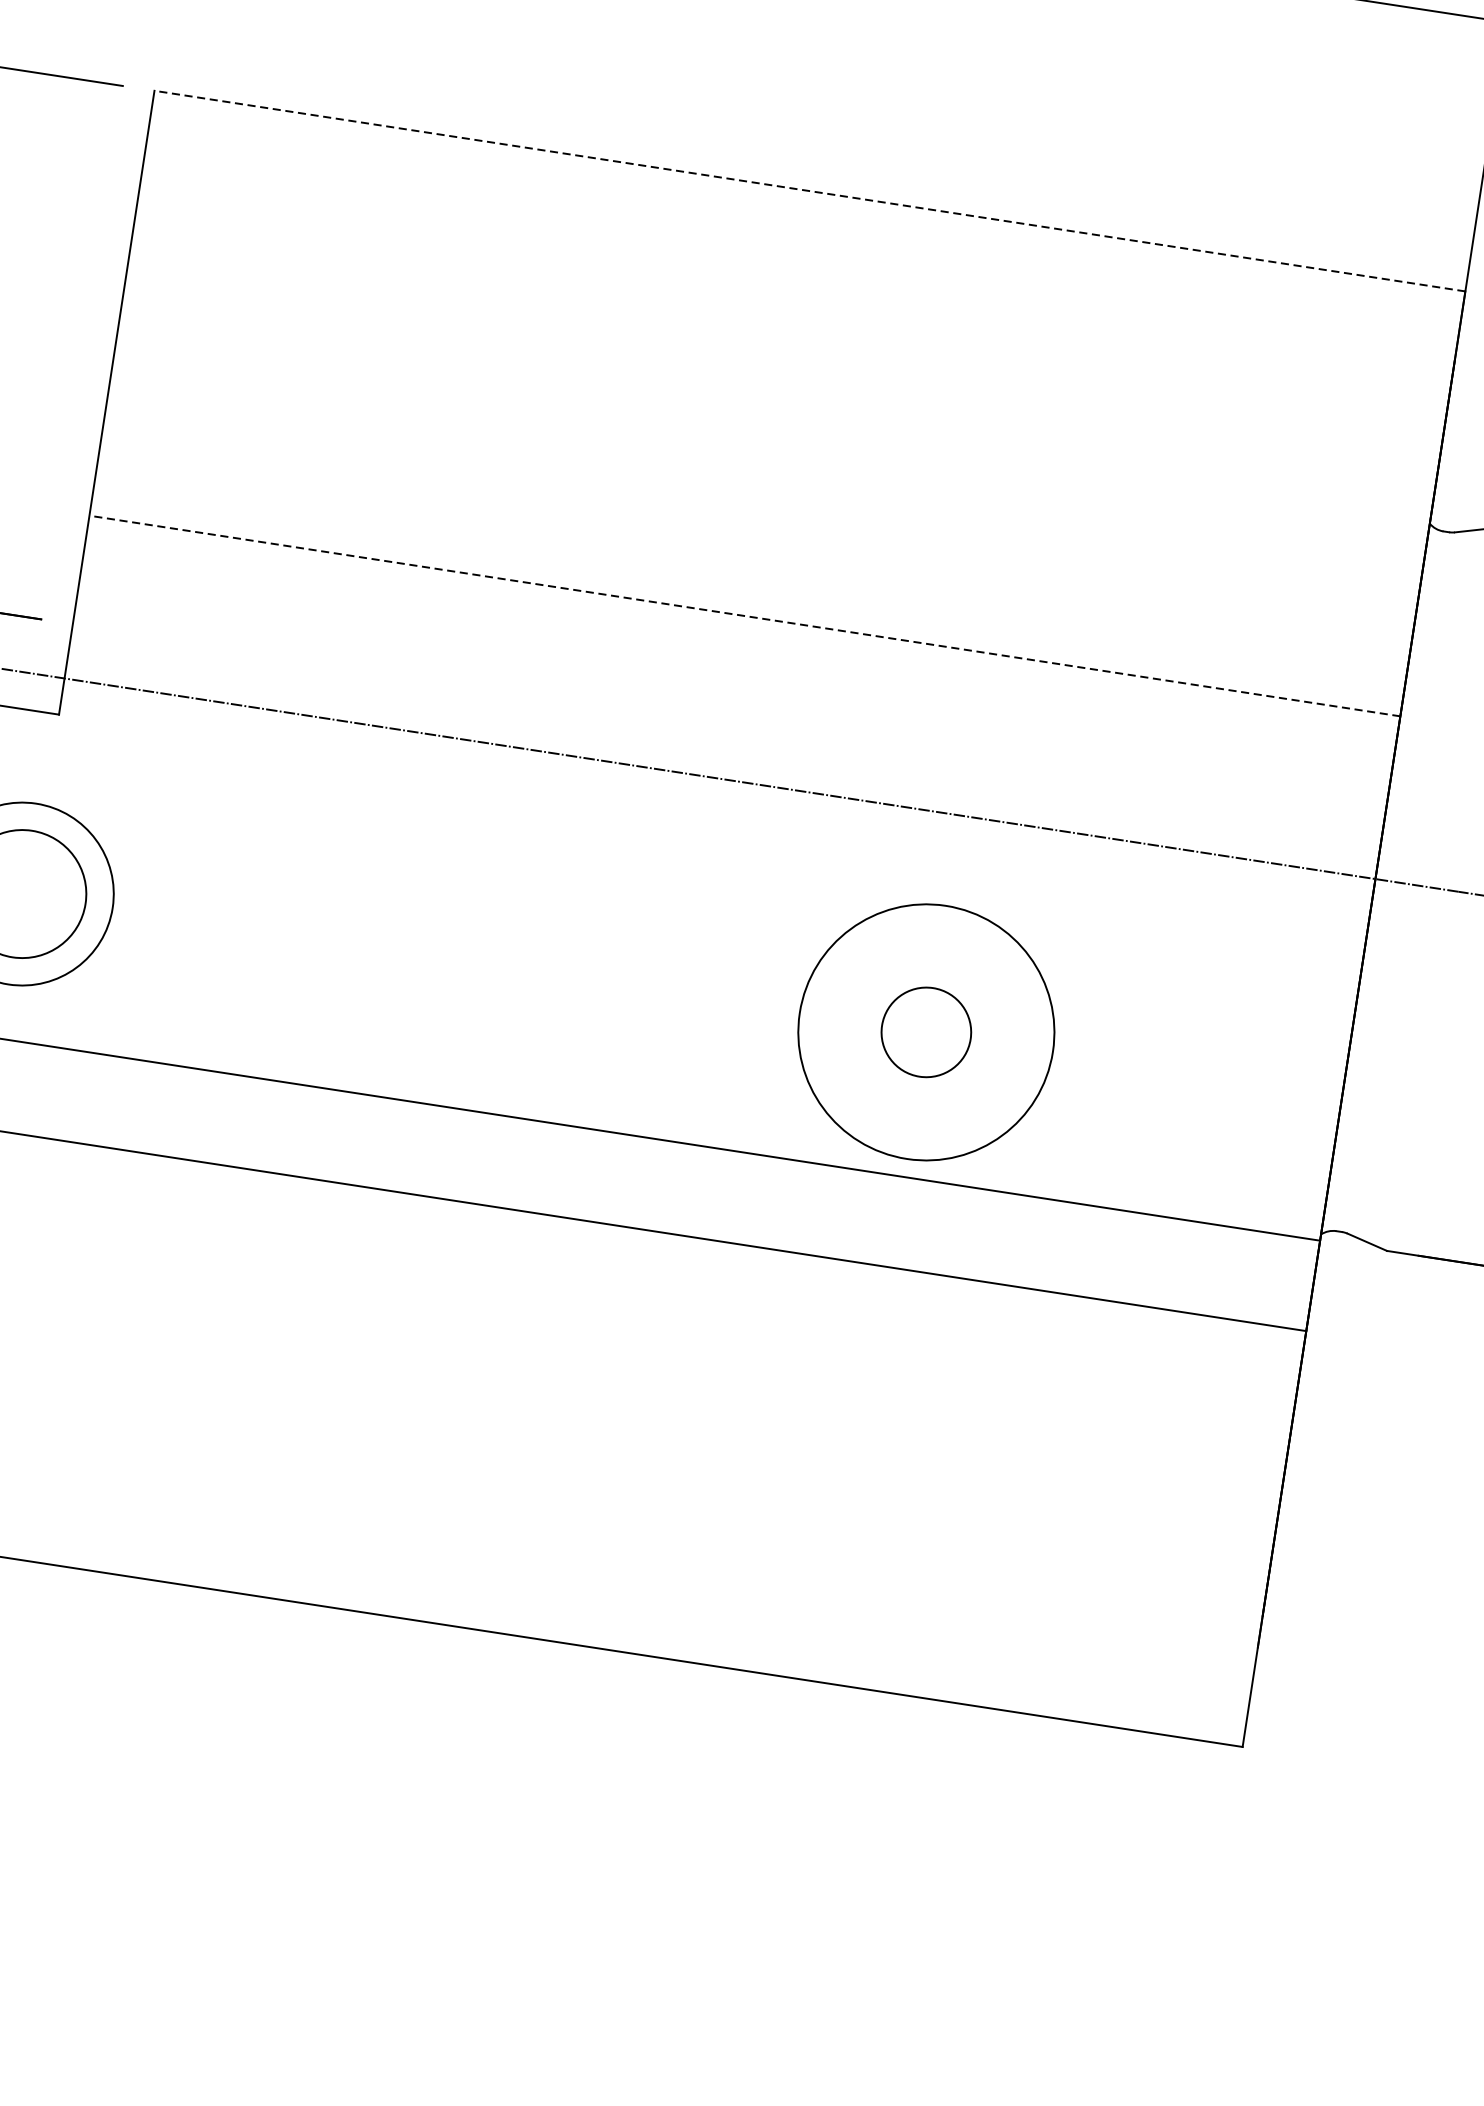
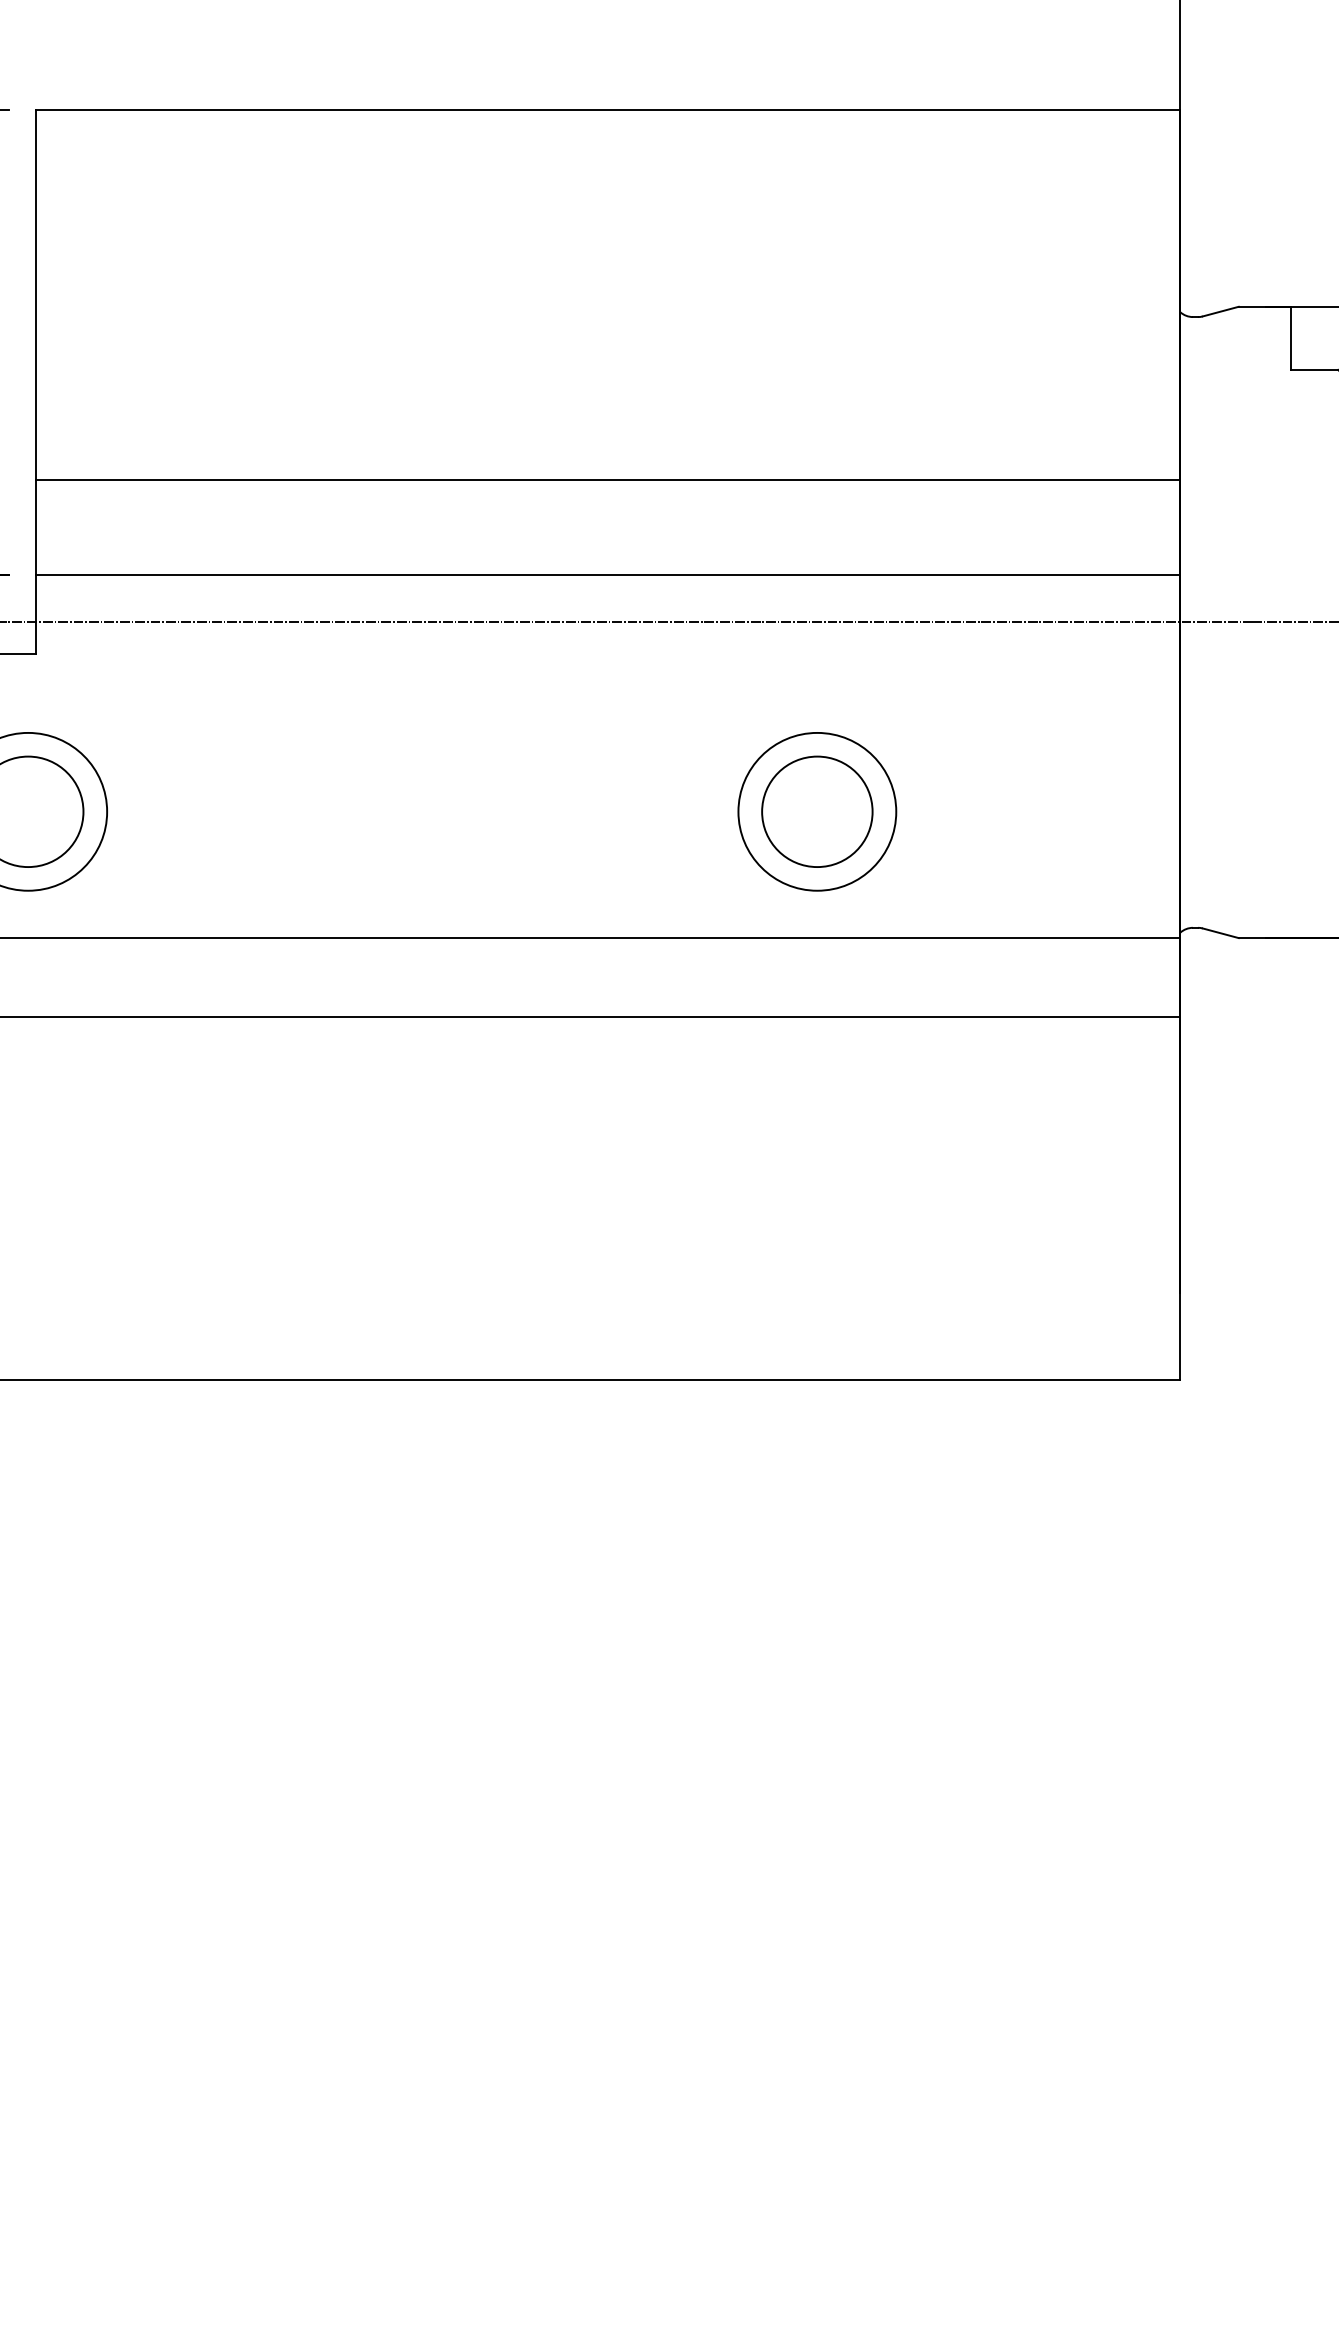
line: (809, 190) -> (607, 109), dashed -> solid
line: (744, 616) -> (607, 480), dashed -> solid
line: (728, 725) -> (608, 575), added
circle: (926, 1032) -> (817, 811), size x0.71
circle: (926, 1032) -> (817, 811), size x1.43

